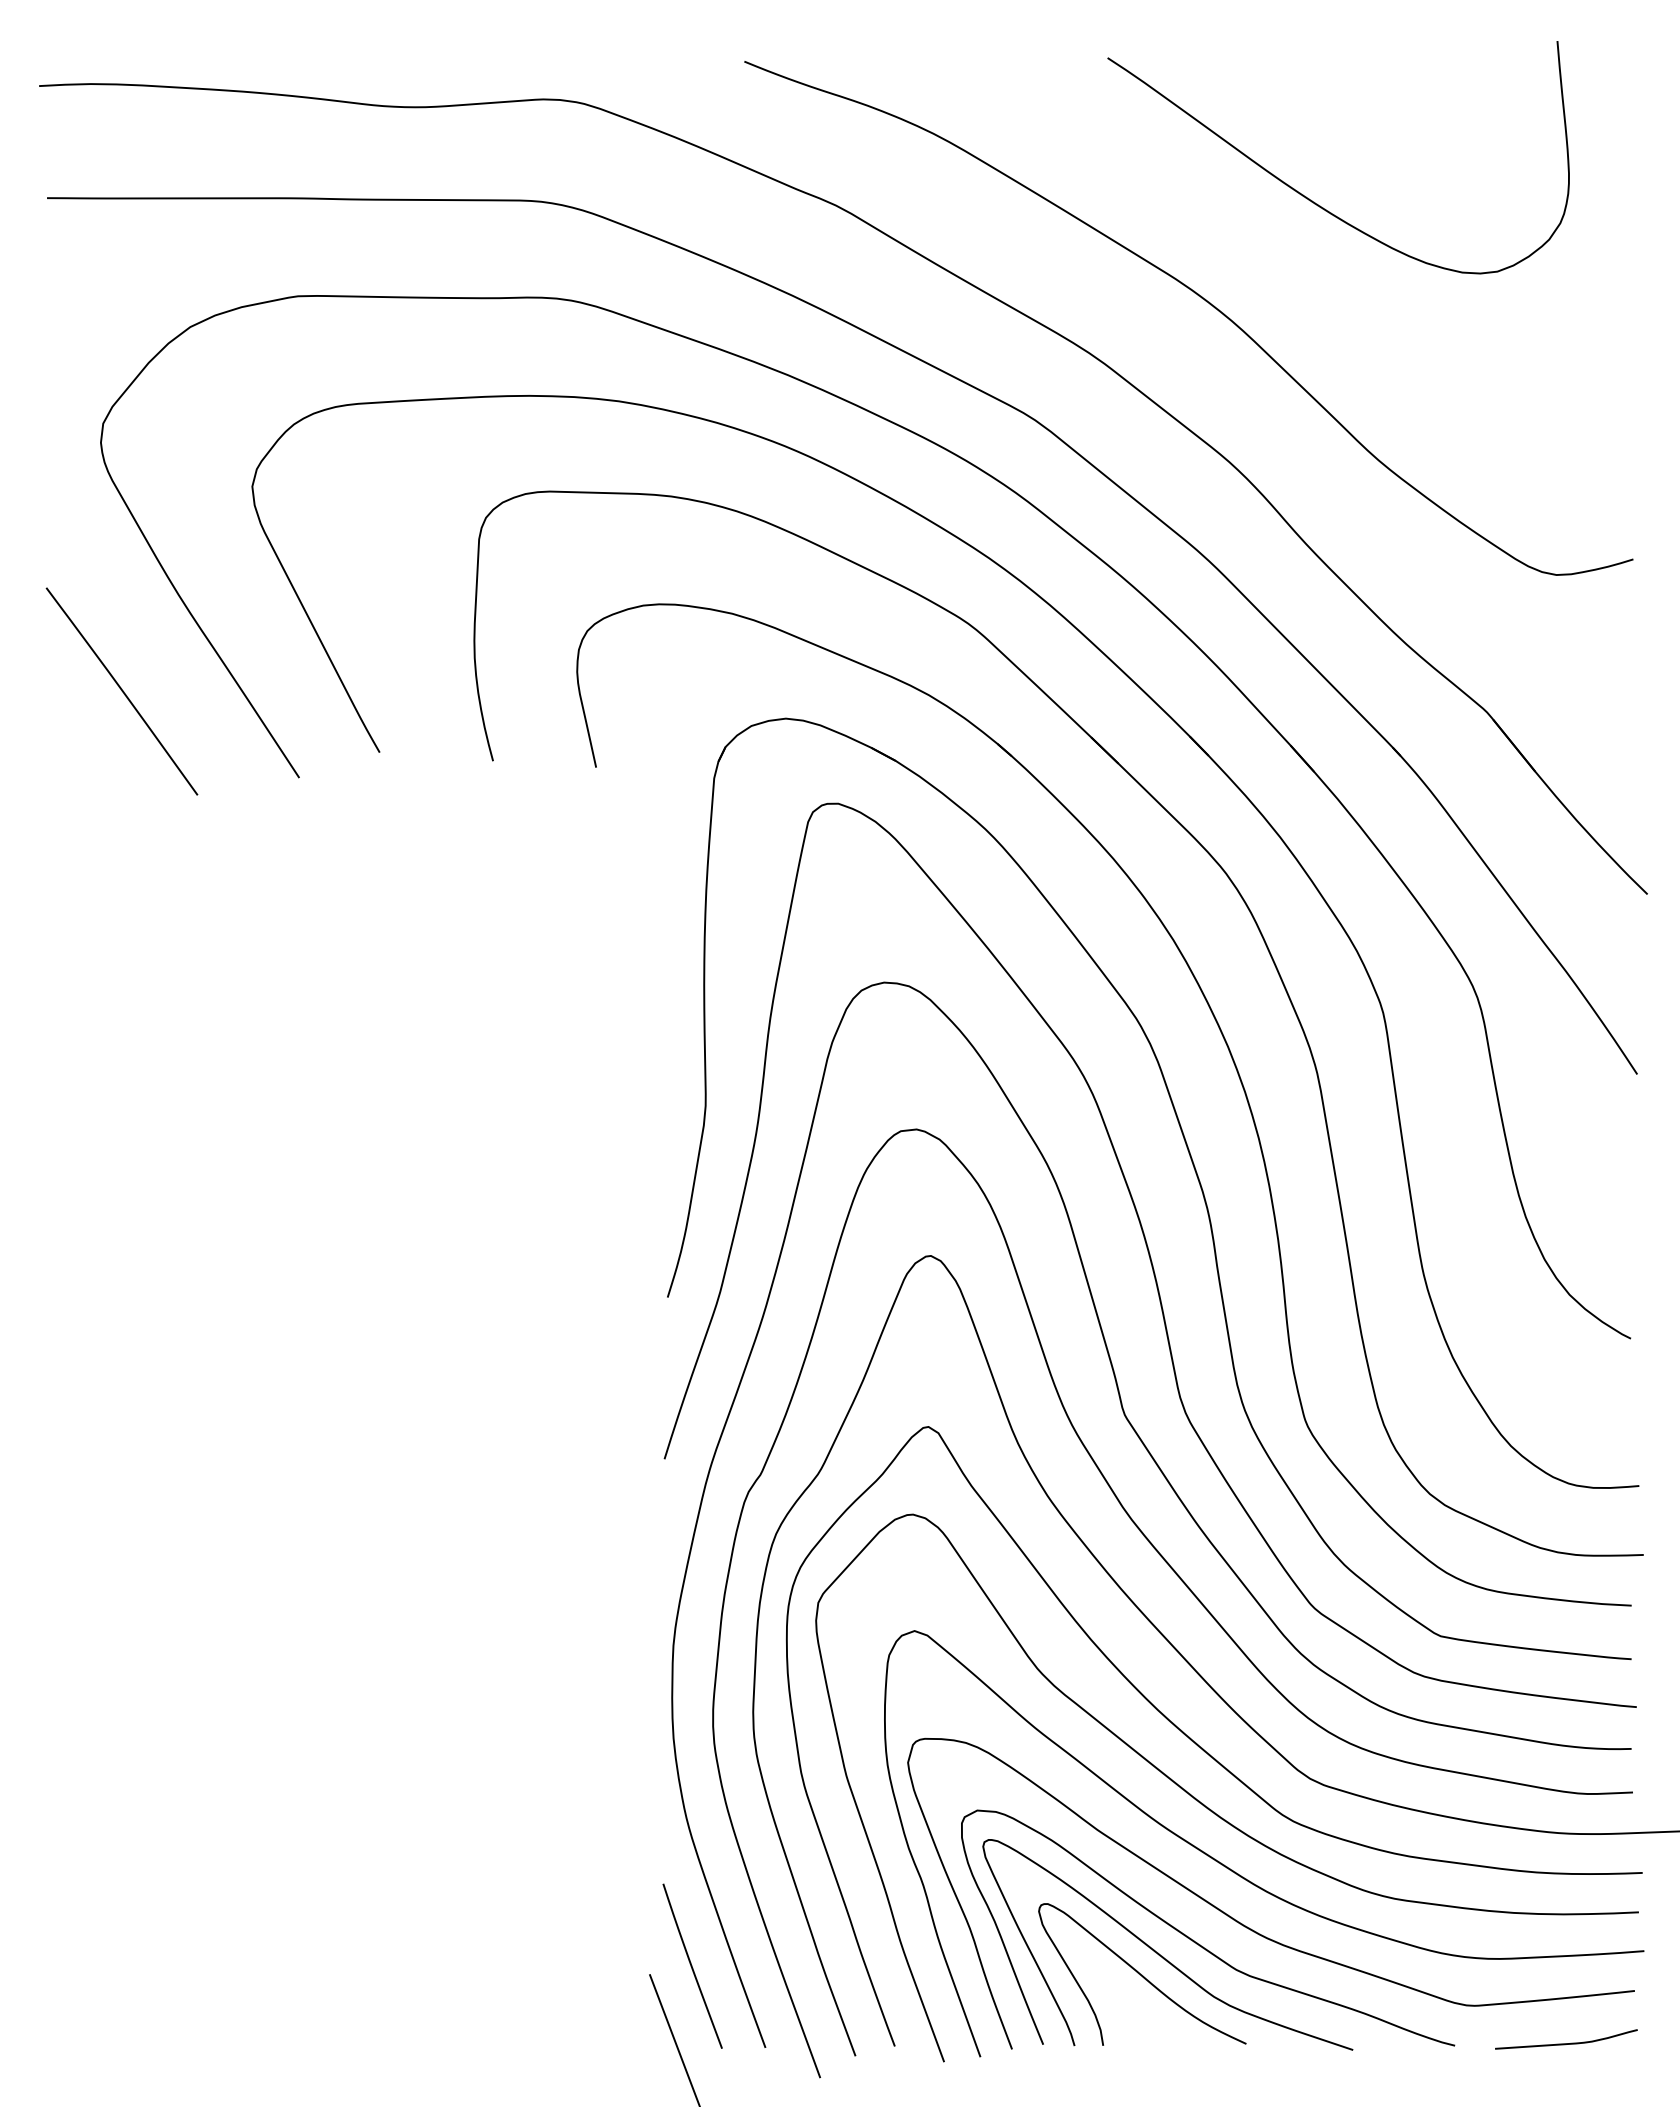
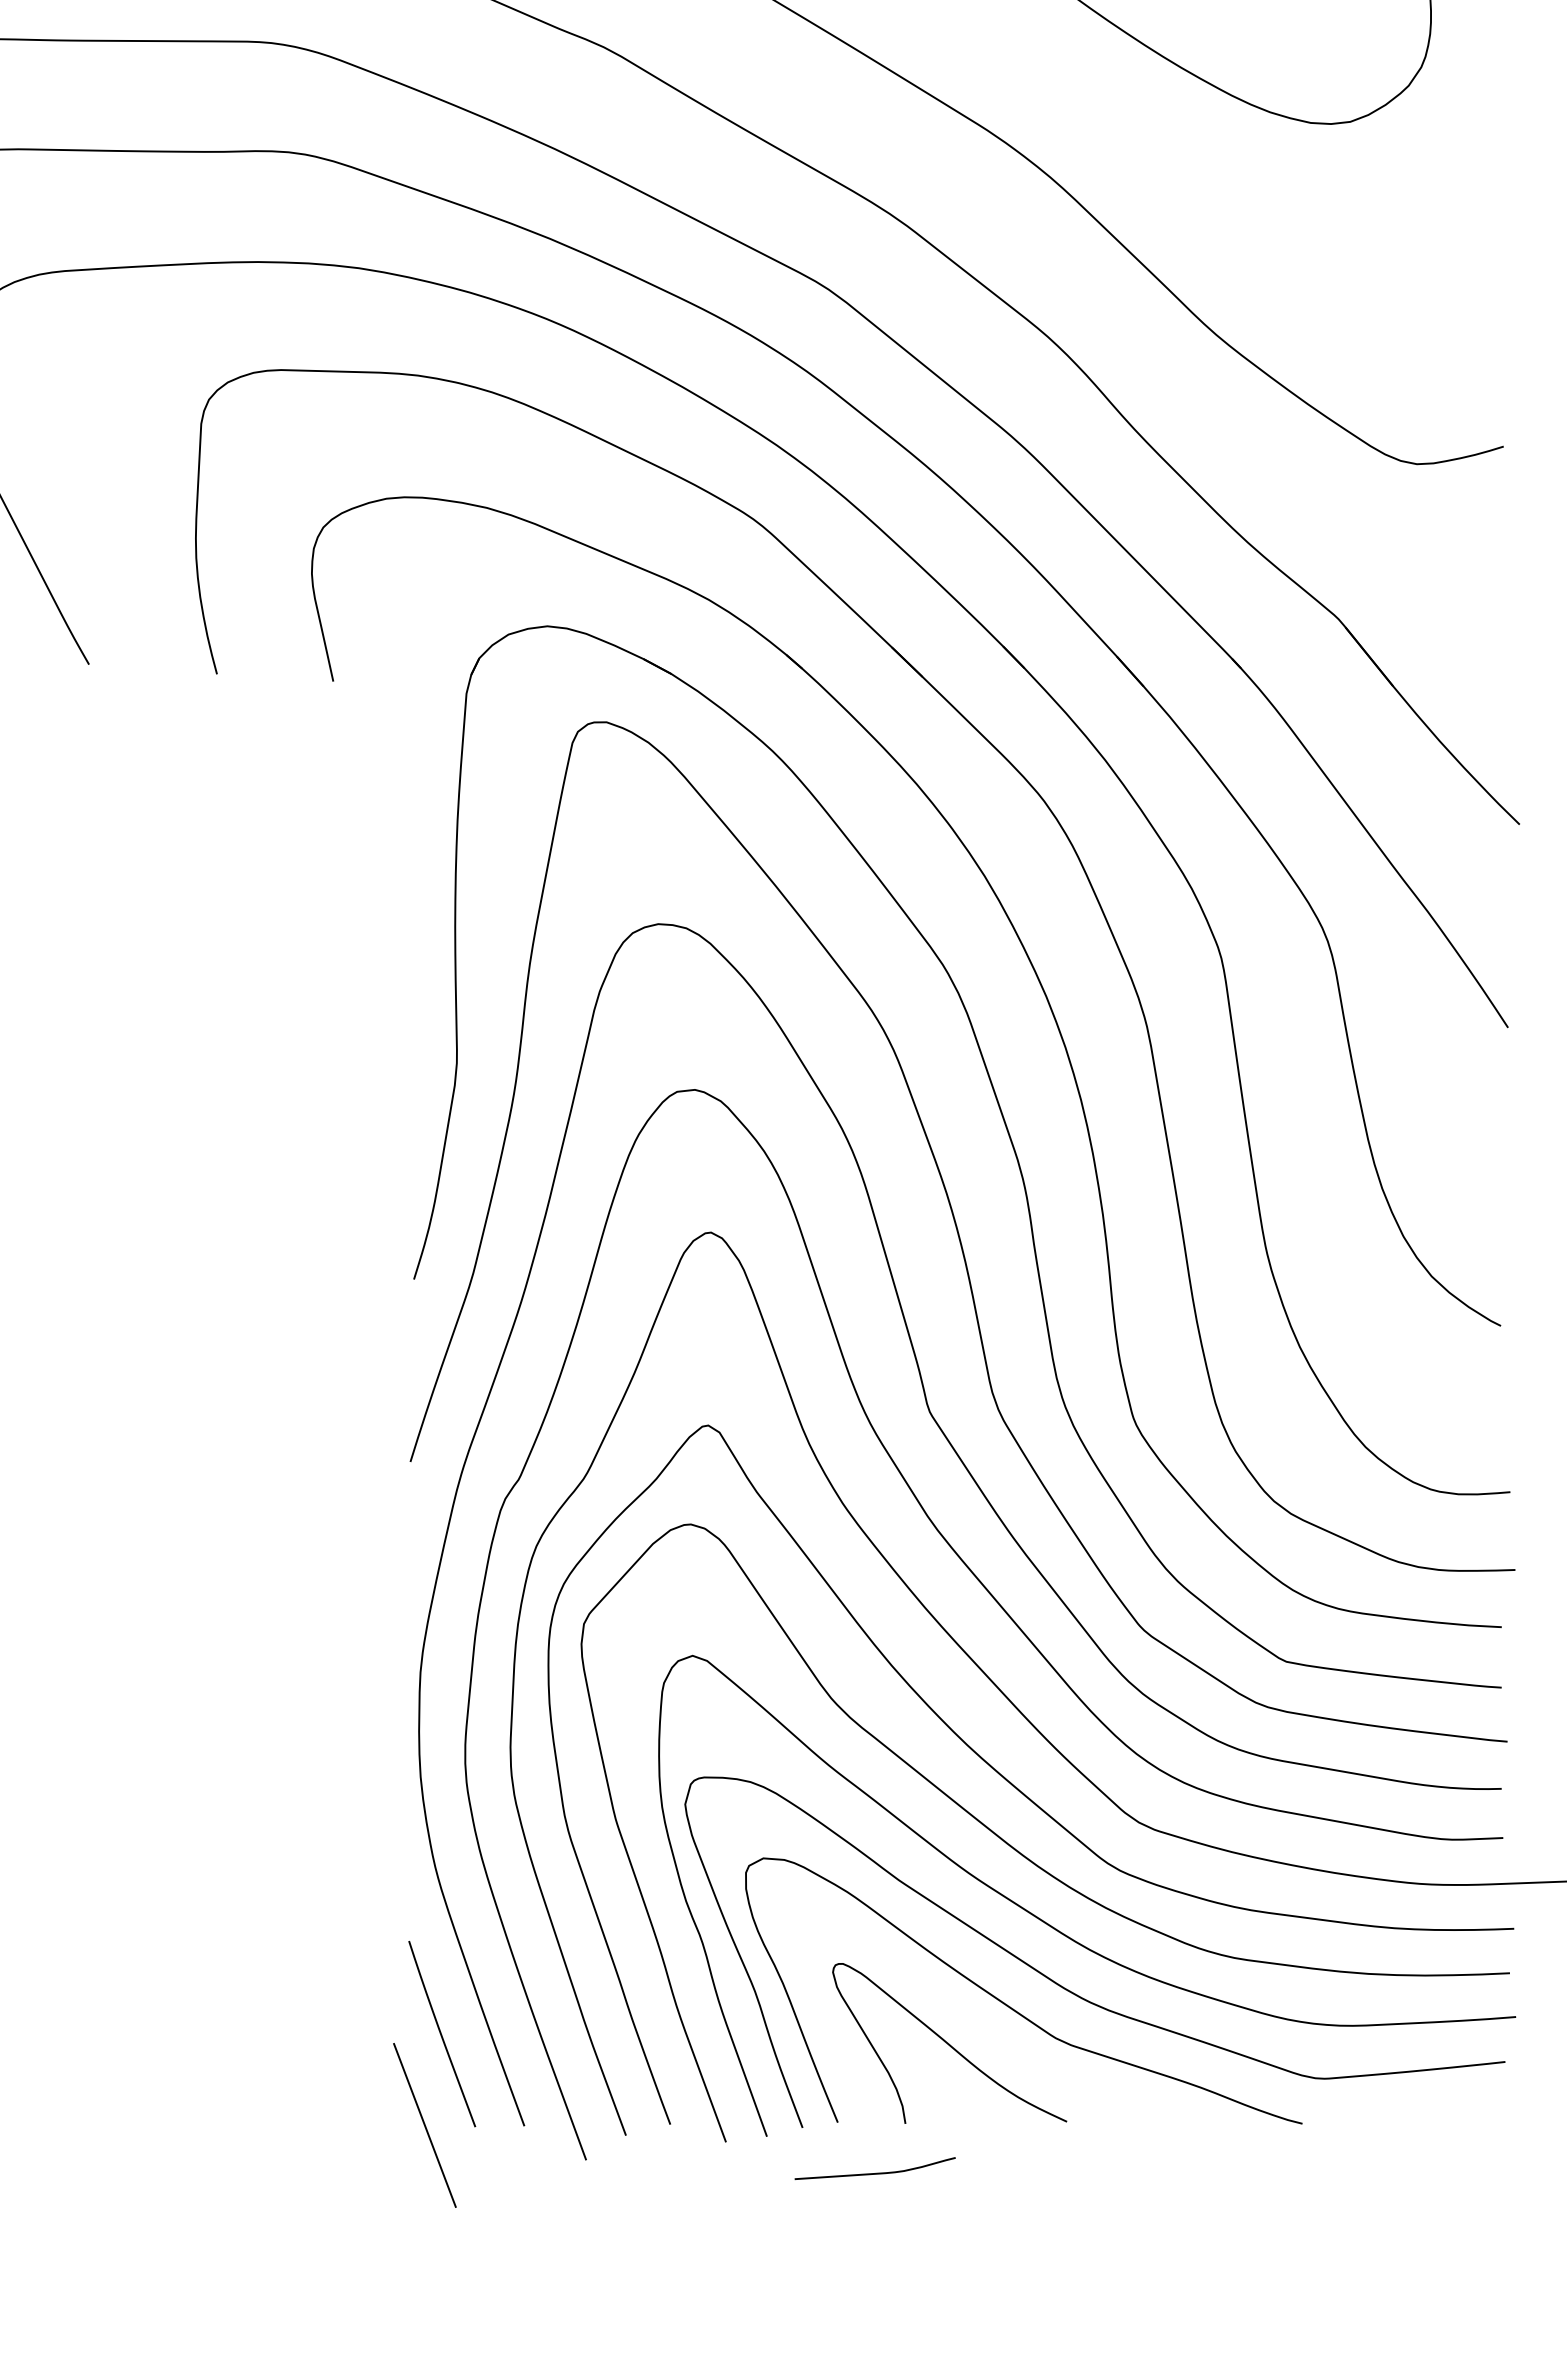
curve: (1158, 1952) -> (967, 2018), removed
curve: (1566, 2043) -> (875, 2173), moved

